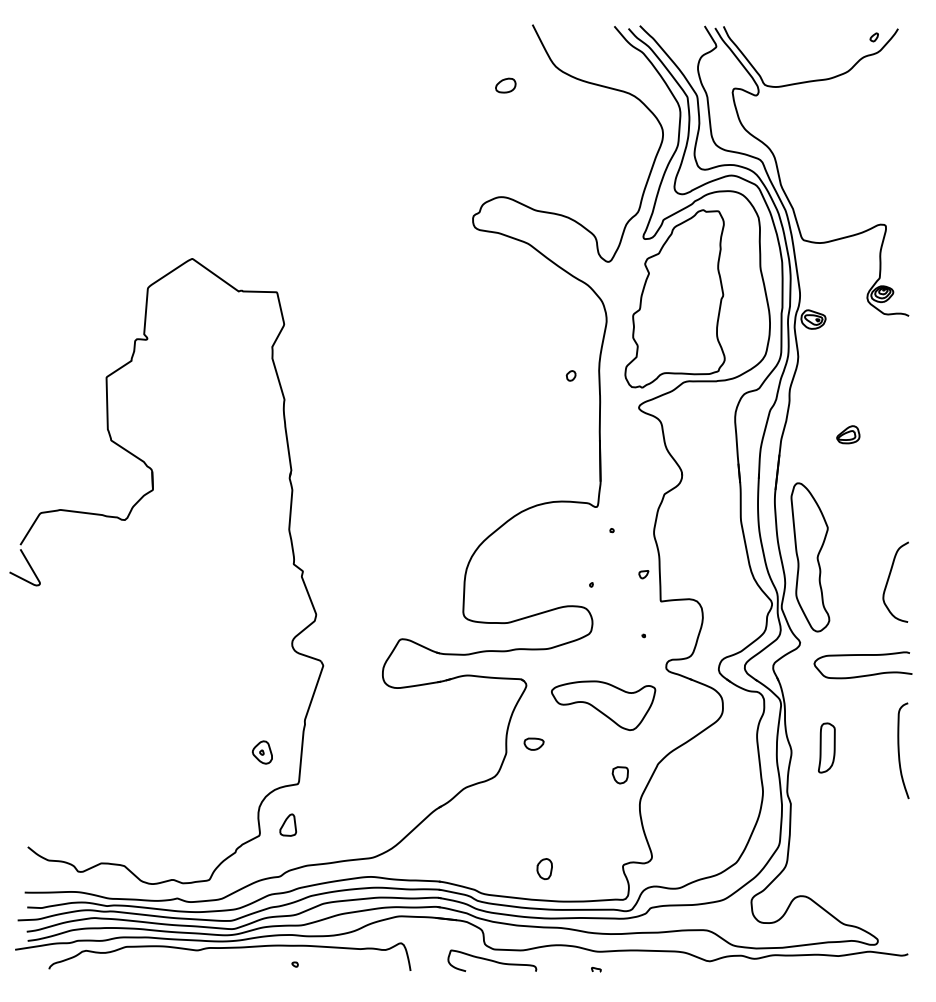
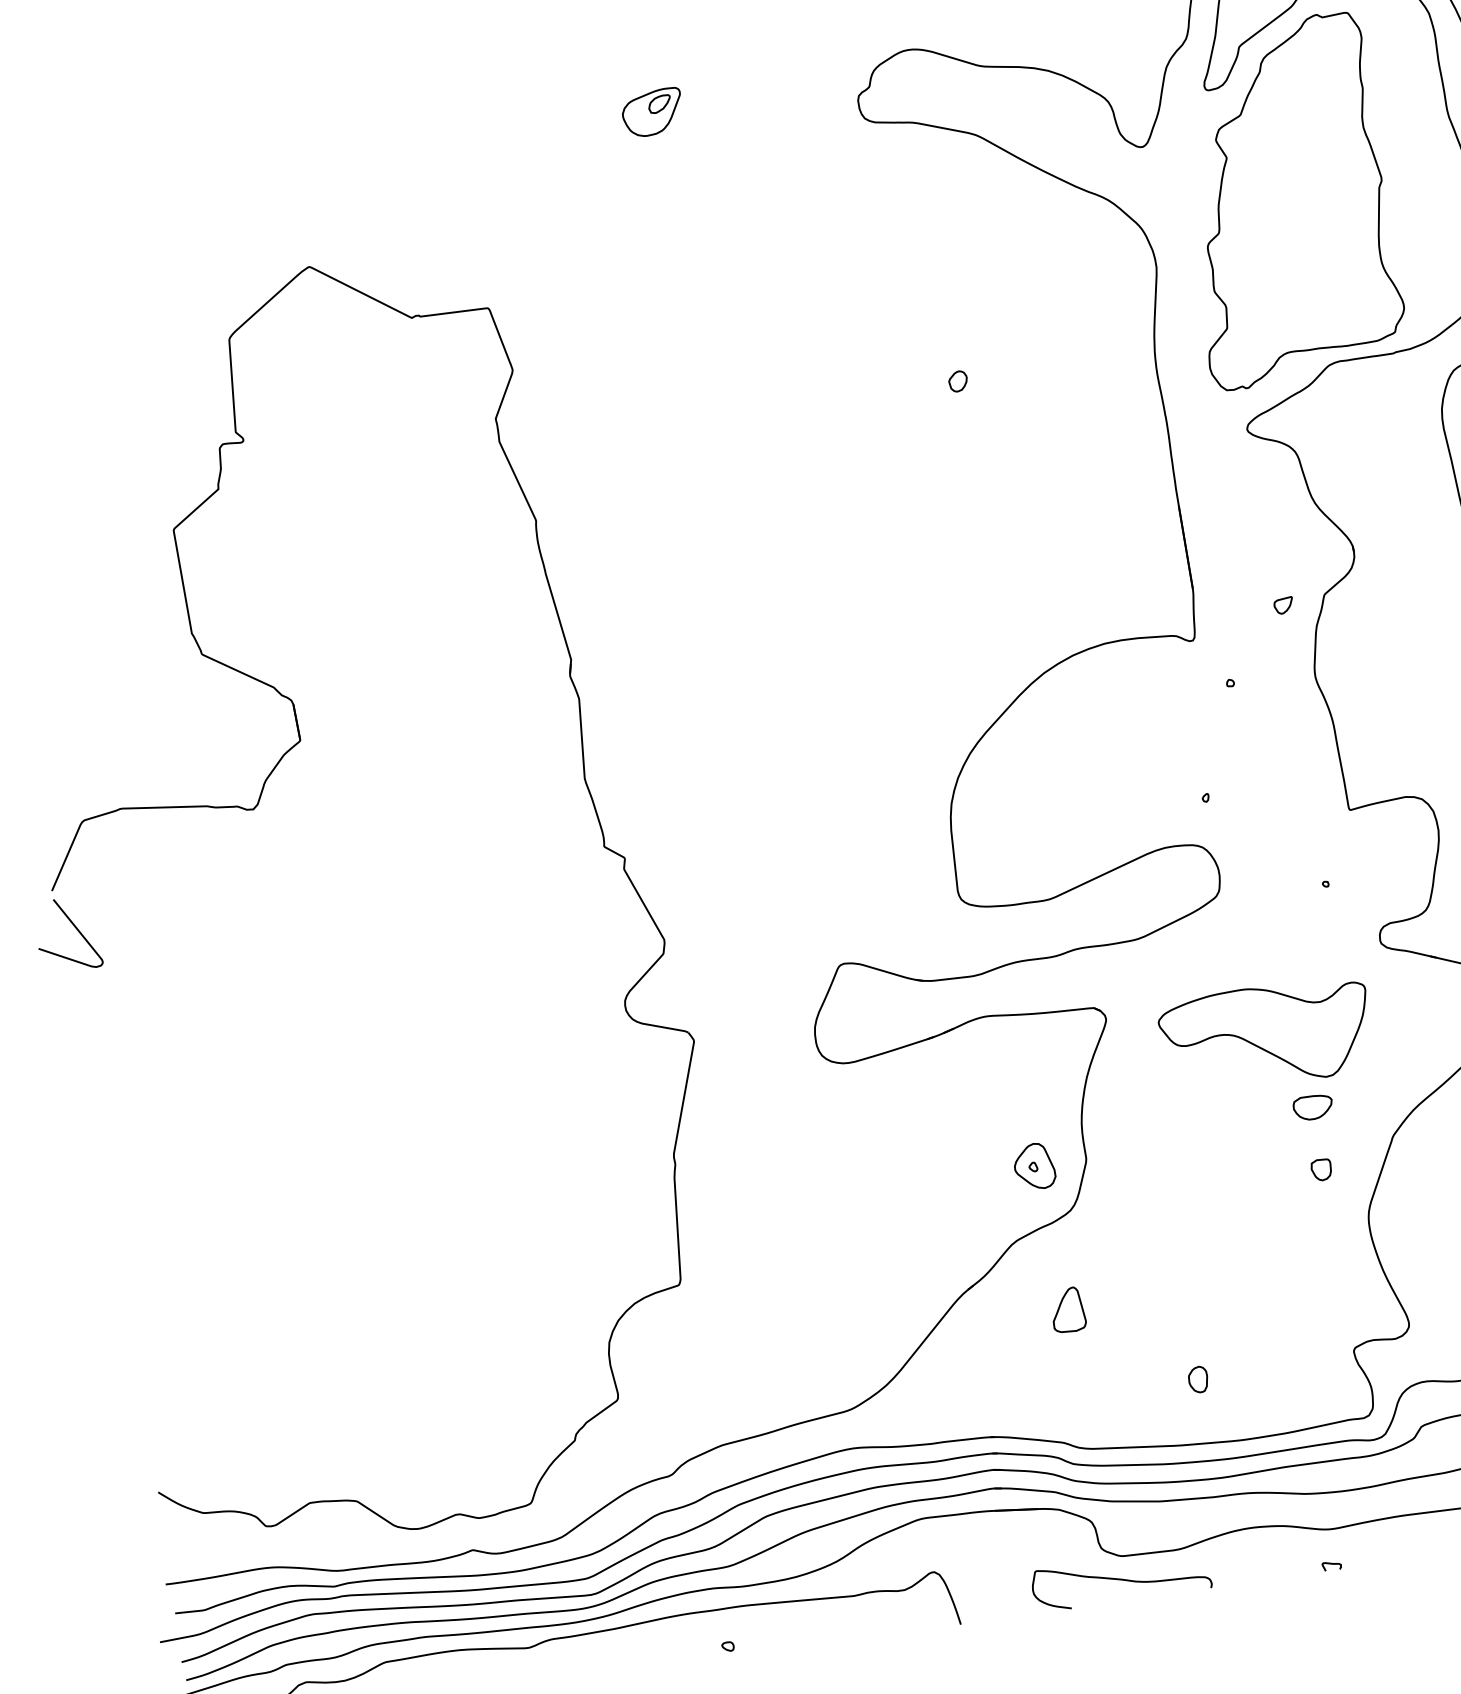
part: (371, 208) -> (652, 111), added
part: (570, 375) -> (956, 380), moved
part: (643, 574) -> (1283, 605), moved
part: (533, 743) -> (1311, 1106), moved
part: (261, 752) -> (1032, 1166), moved
part: (620, 775) -> (1321, 1170), size x0.62
part: (288, 824) -> (1068, 1308), moved
part: (544, 868) -> (1197, 1379), size x0.62

